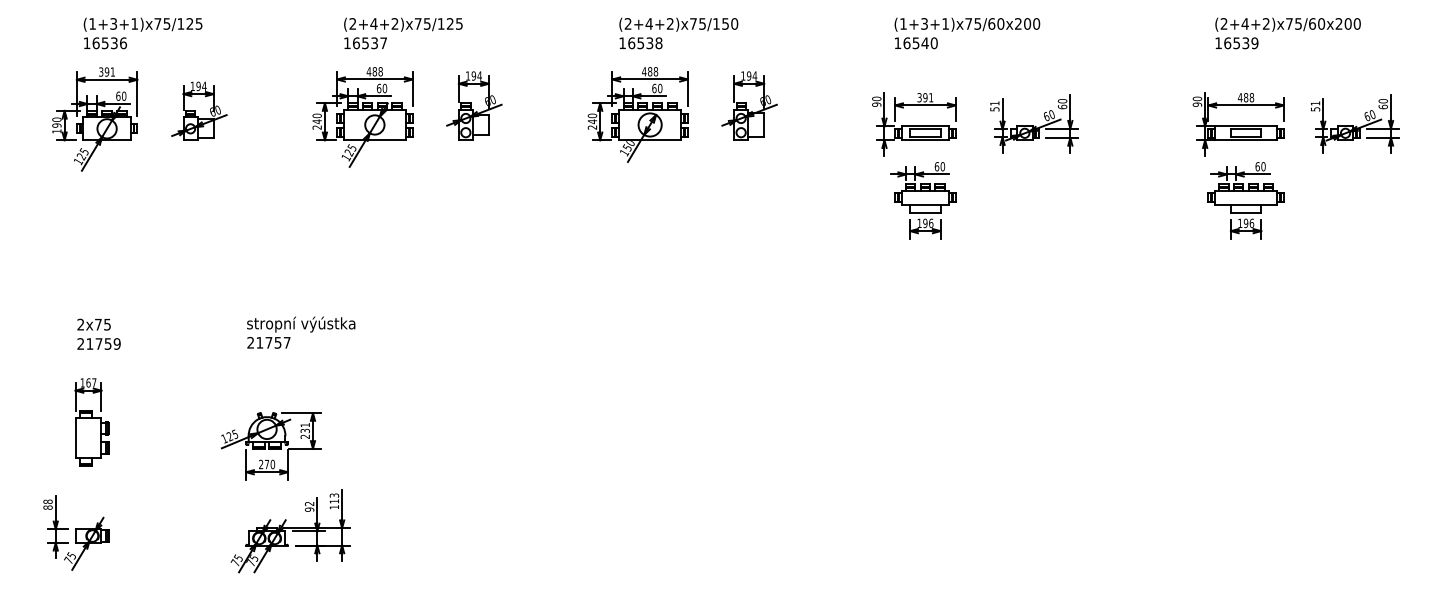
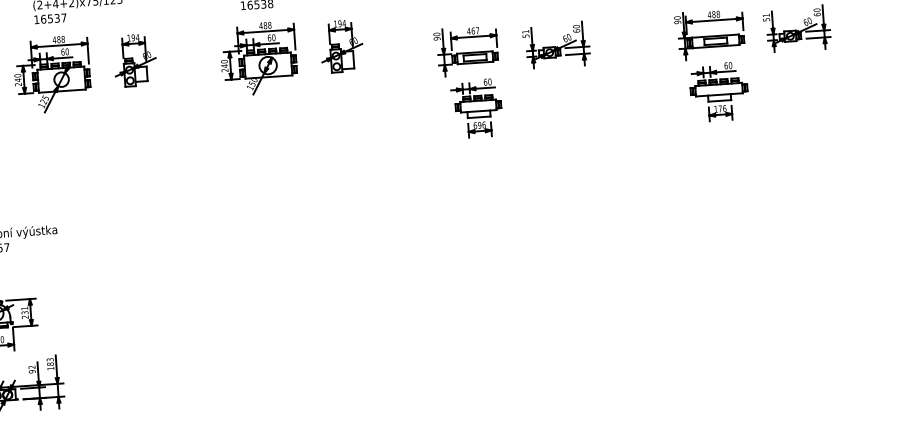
text: (925, 97) -> (473, 30), 391 -> 467
text: (919, 223) -> (475, 125), 196 -> 696
text: (1245, 223) -> (719, 109), 196 -> 176
text: (334, 501) -> (50, 364), 113 -> 183

